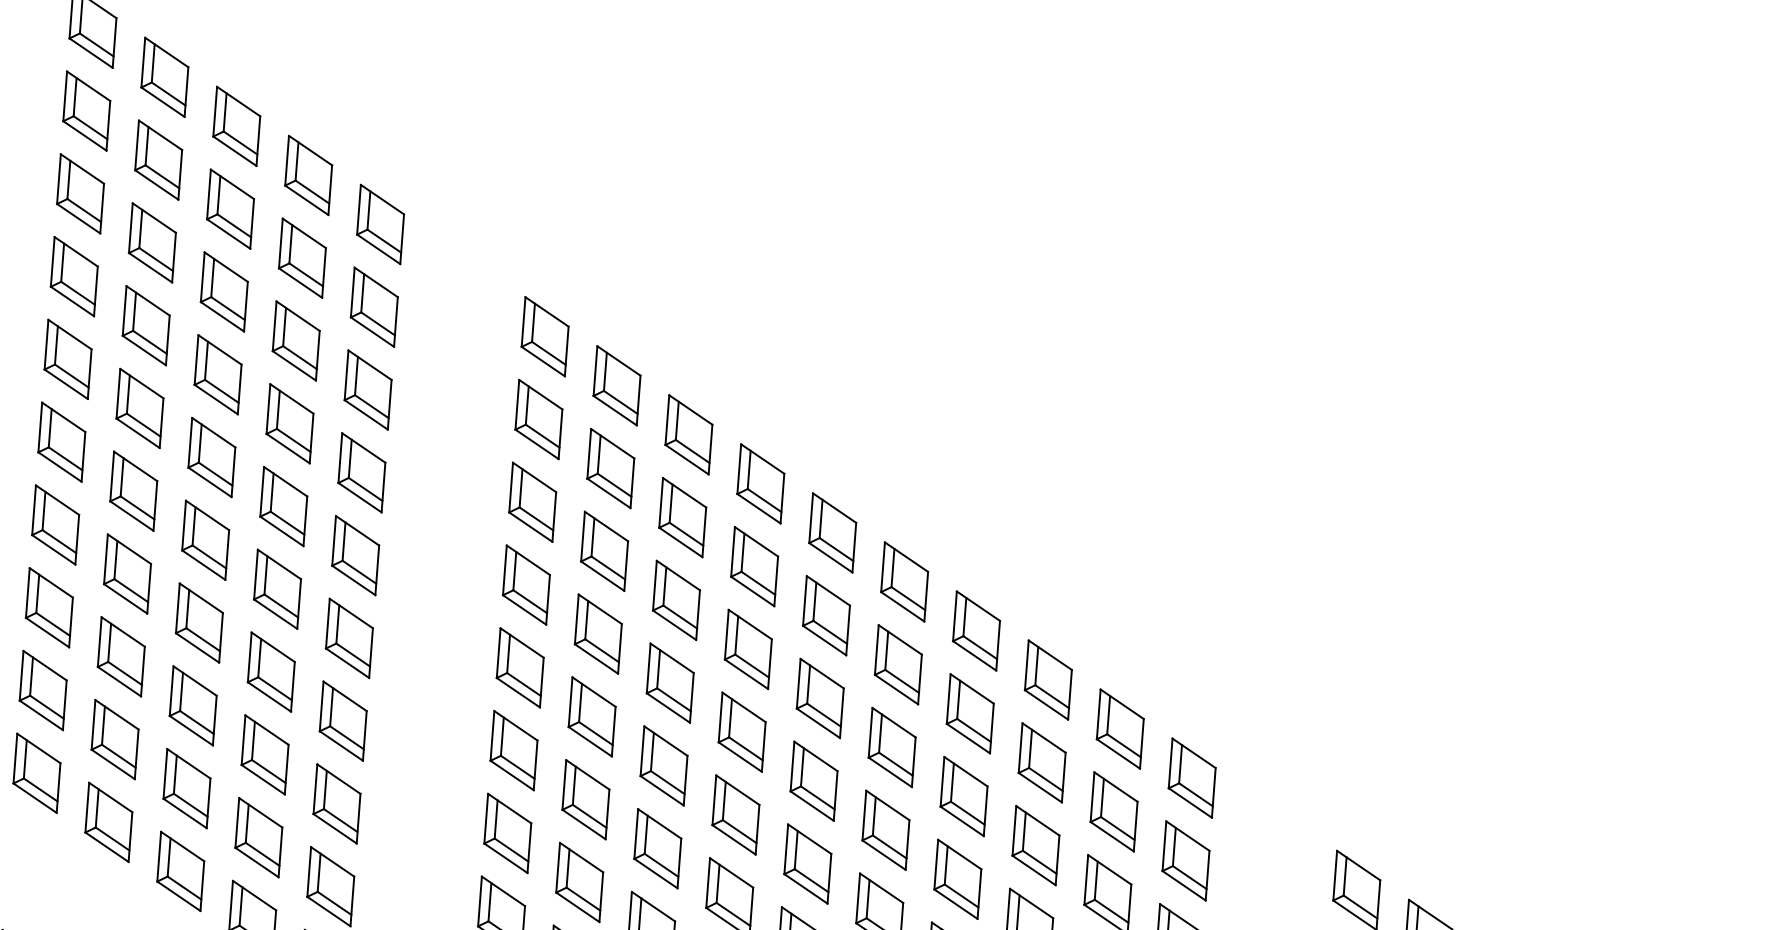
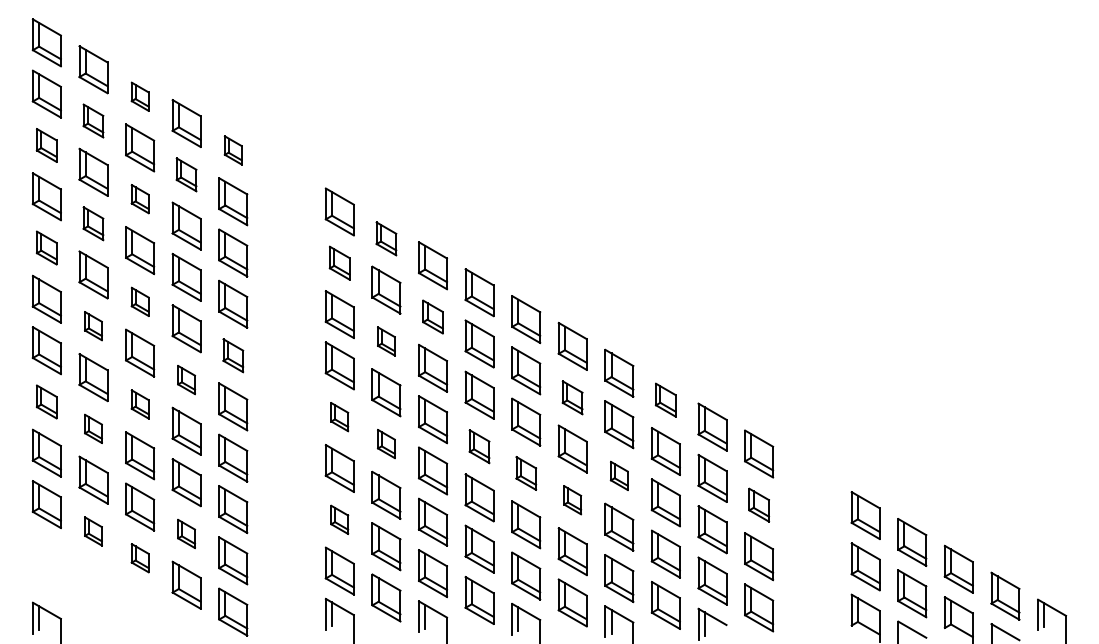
part: (237, 126) -> (140, 96), size x0.6
part: (158, 159) -> (93, 120), size x0.7
part: (79, 193) -> (46, 145), size x0.7
part: (380, 224) -> (233, 150), size x0.6
part: (302, 257) -> (186, 174), size x0.7
part: (225, 290) -> (140, 198), size x0.6
part: (146, 325) -> (93, 223), size x0.7
part: (67, 358) -> (46, 247), size x0.7
part: (617, 385) -> (386, 238), size x0.7
part: (538, 418) -> (339, 262), size x0.7
part: (212, 456) -> (140, 301), size x0.6
part: (133, 490) -> (93, 325), size x0.6
part: (681, 516) -> (432, 316), size x0.7
part: (604, 551) -> (386, 341), size x0.6
part: (356, 555) -> (233, 355), size x0.7
part: (277, 588) -> (186, 379), size x0.6
part: (48, 606) -> (46, 401), size x0.7
part: (200, 623) -> (140, 404), size x0.6
part: (121, 656) -> (93, 428), size x0.6
part: (897, 664) -> (572, 397), size x0.7
part: (519, 666) -> (339, 416), size x0.6
part: (1047, 678) -> (665, 399), size x0.7
part: (592, 715) -> (386, 443), size x0.6
part: (741, 732) -> (479, 446), size x0.7
part: (814, 781) -> (526, 473), size x0.7
part: (964, 795) -> (619, 475), size x0.6
part: (108, 822) -> (93, 531), size x0.6
part: (885, 828) -> (572, 499), size x0.6
part: (507, 832) -> (339, 519), size x0.6
part: (258, 836) -> (186, 533), size x0.6
part: (1186, 859) -> (759, 504), size x0.7
part: (181, 870) -> (140, 557), size x0.6

